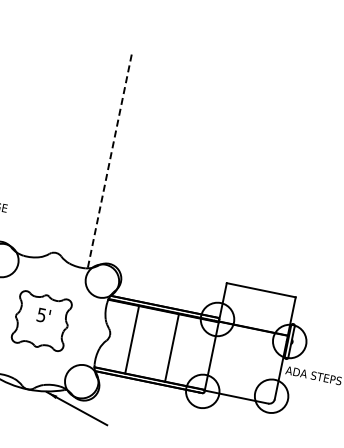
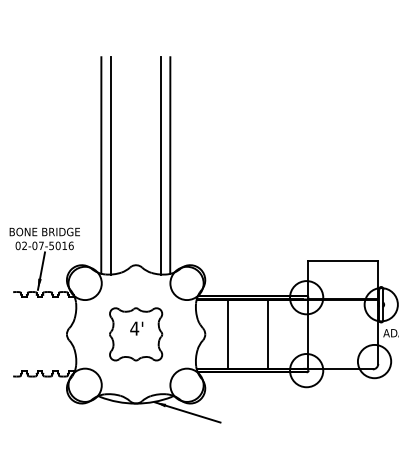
line: (41, 147) -> (101, 165), added
line: (50, 149) -> (110, 165), added
line: (100, 159) -> (160, 165), added
line: (109, 162) -> (170, 166), dashed -> solid
text: (41, 314) -> (134, 328), 5' -> 4'

